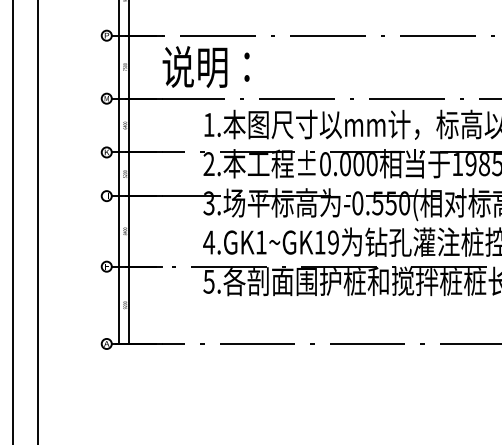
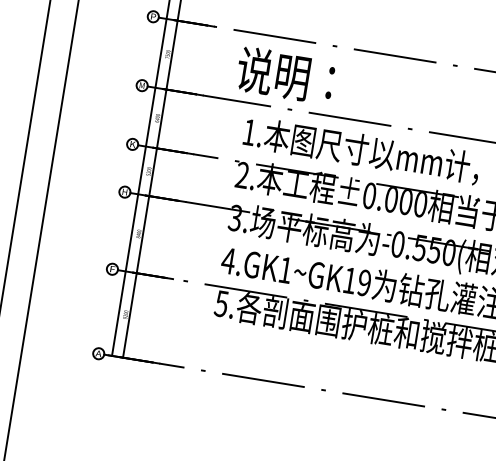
text: (205, 66) -> (284, 74), moved

